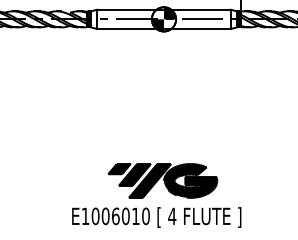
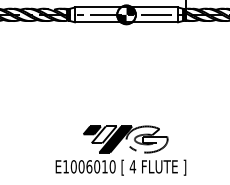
fill: (134, 174) -> (103, 134), removed
fill: (189, 180) -> (146, 139), removed

